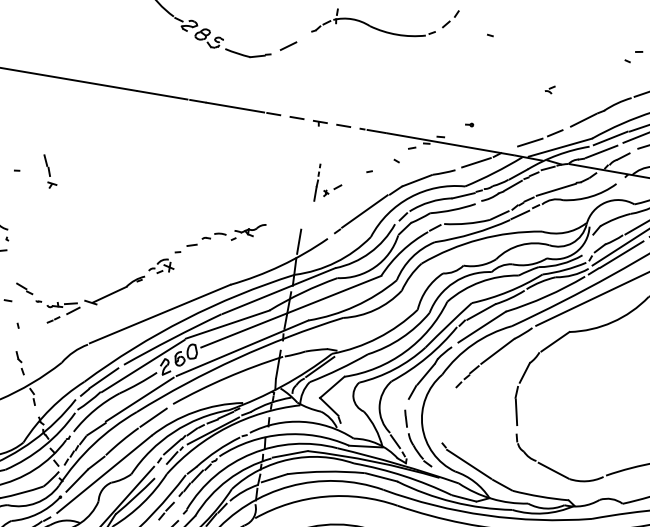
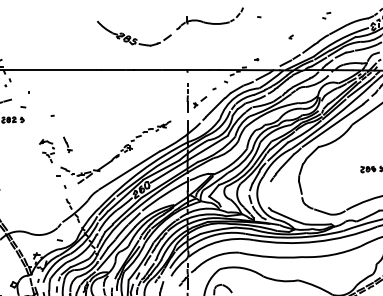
line: (316, 122) -> (186, 70), dashed -> solid
part: (49, 170) -> (67, 144), moved
part: (328, 183) -> (196, 97), size x1.67

